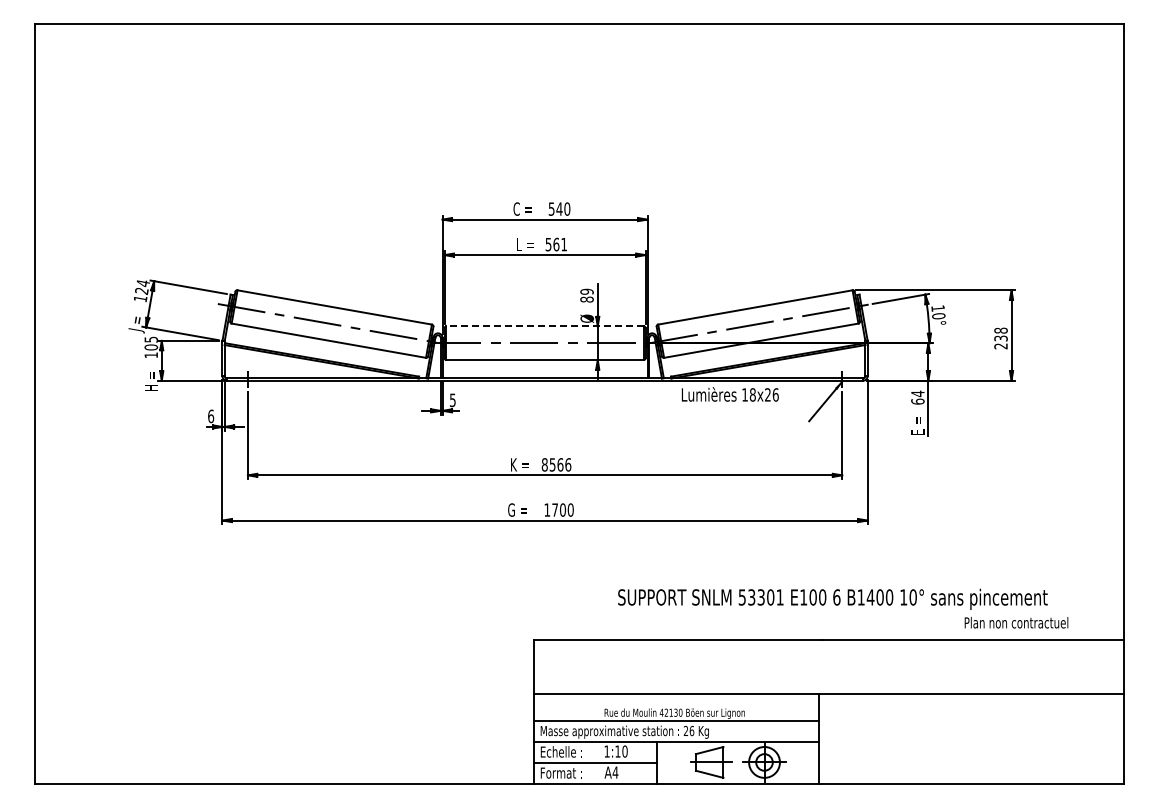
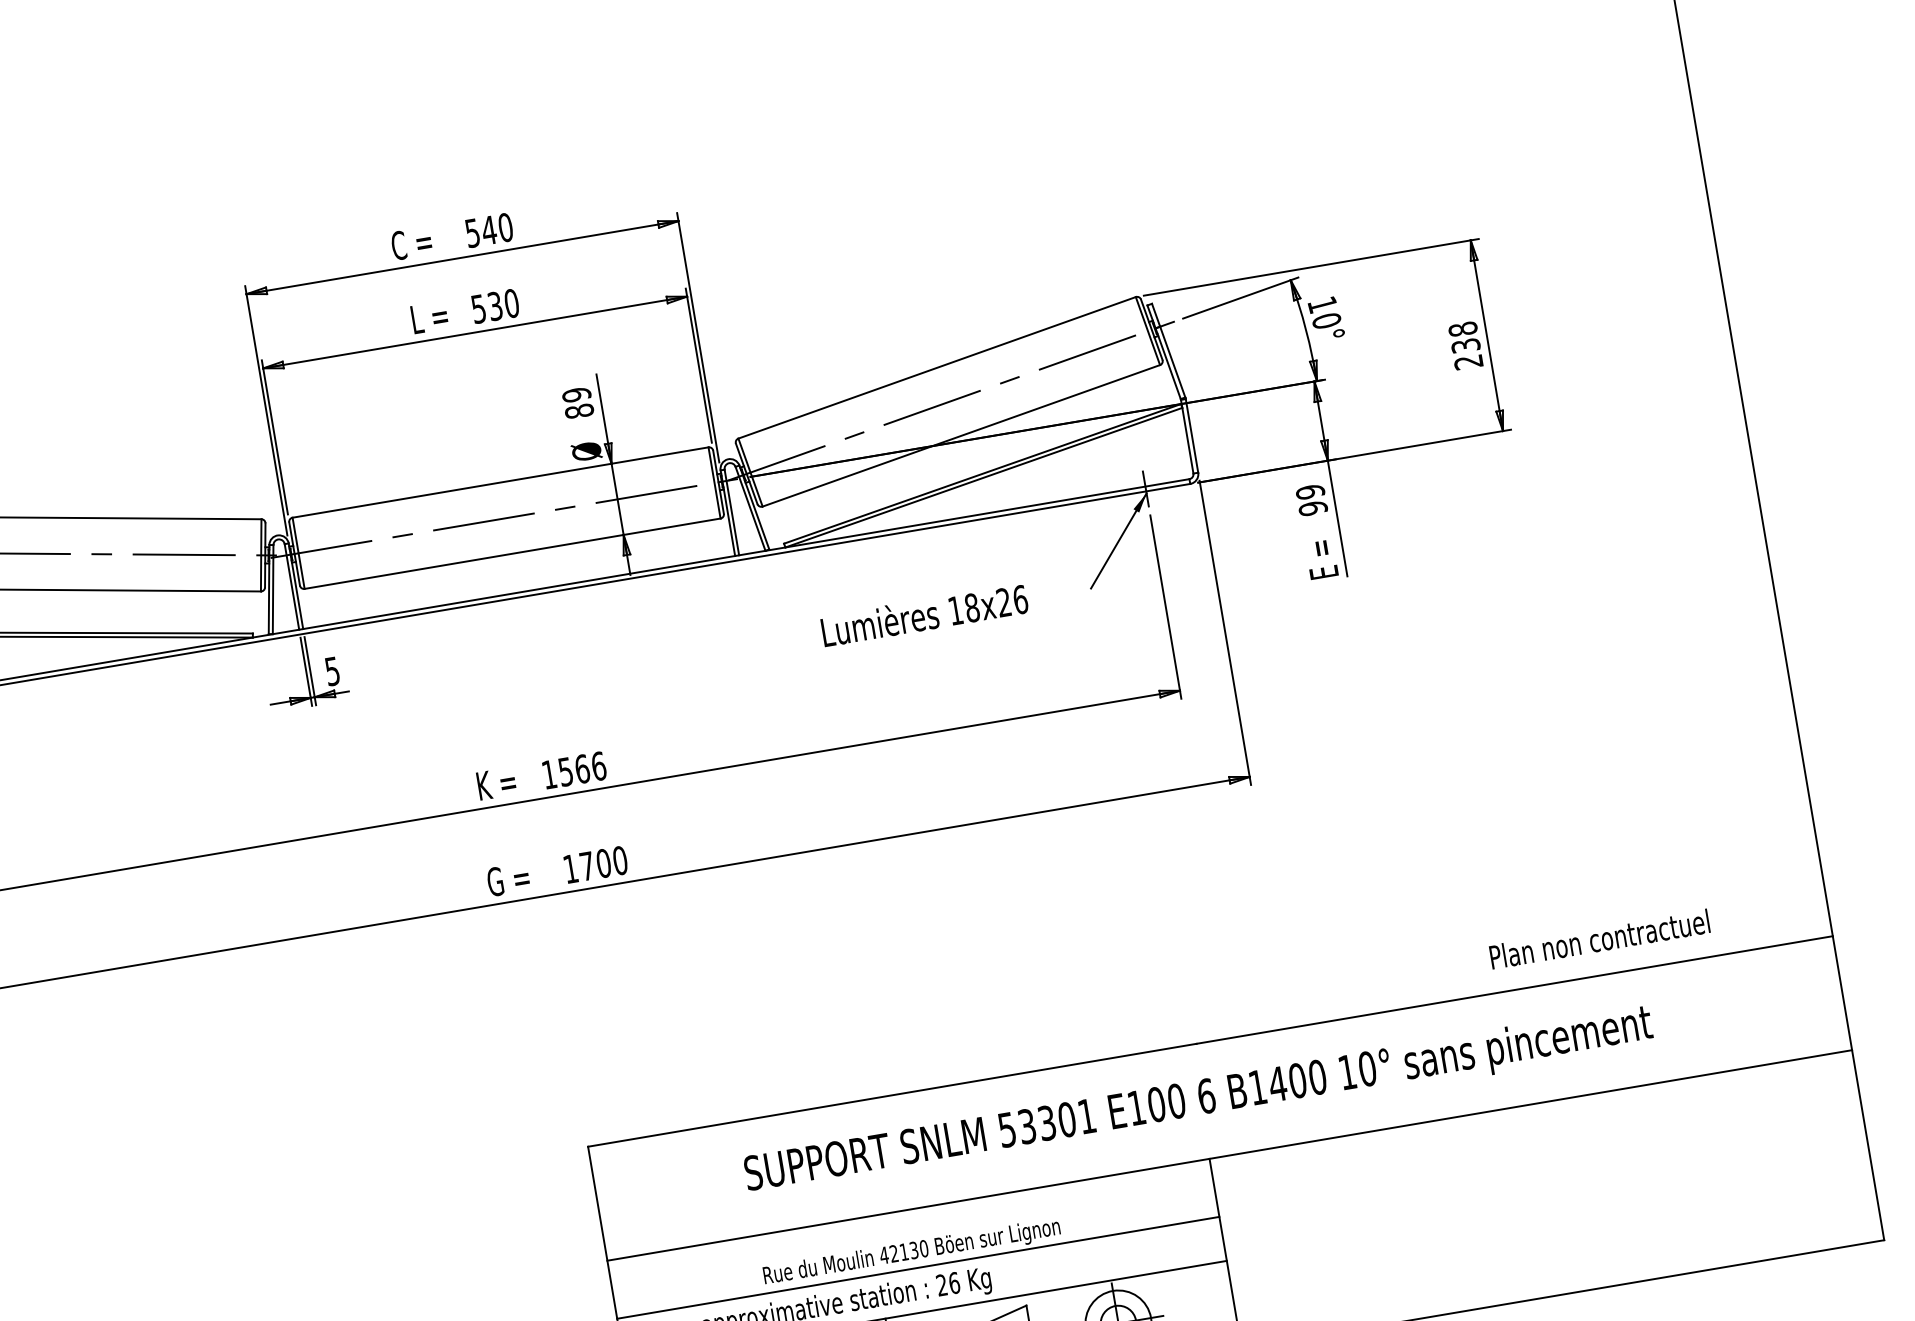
text: (560, 244) -> (503, 304), 561 -> 530
line: (545, 326) -> (501, 482), dashed -> solid
text: (729, 394) -> (922, 615), moved
text: (917, 397) -> (1310, 499), 64 -> 99
text: (544, 464) -> (548, 773), 8566 -> 1566
text: (832, 598) -> (1197, 1099), moved

